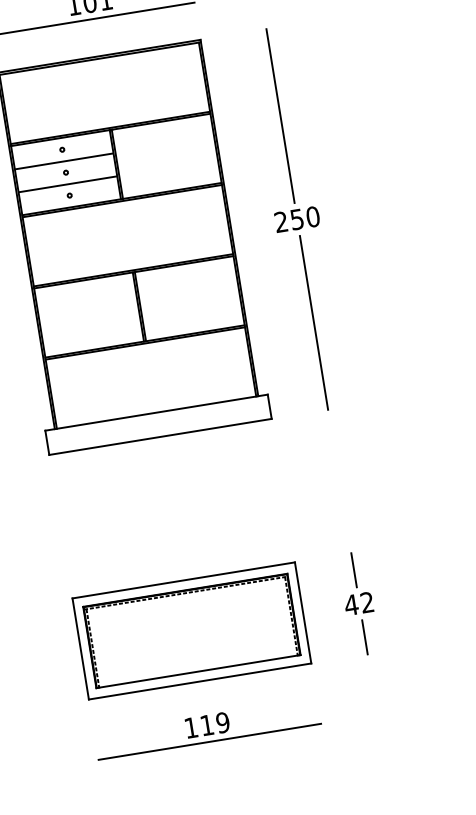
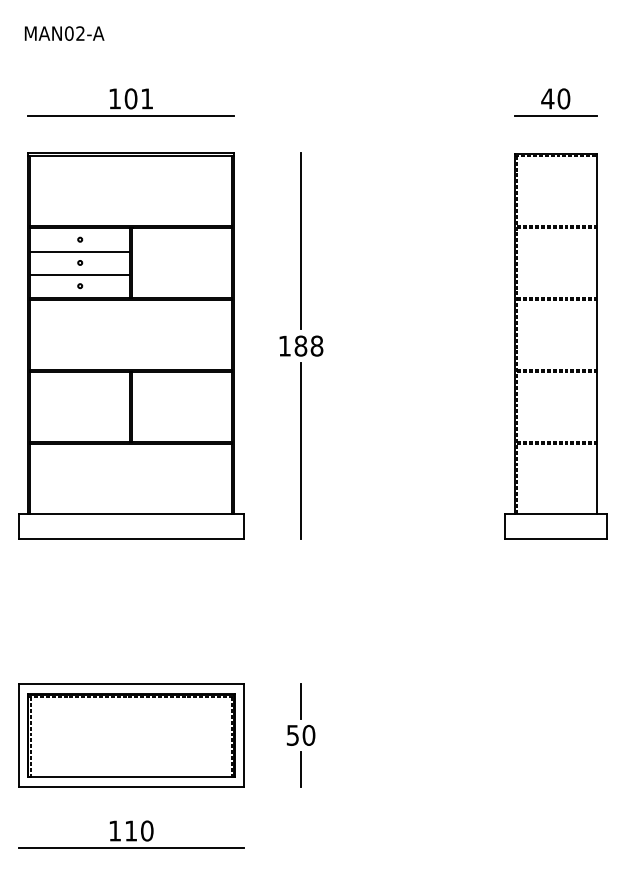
text: (296, 218) -> (300, 345), 250 -> 188
text: (358, 602) -> (300, 734), 42 -> 50
text: (222, 722) -> (146, 830), 119 -> 110

